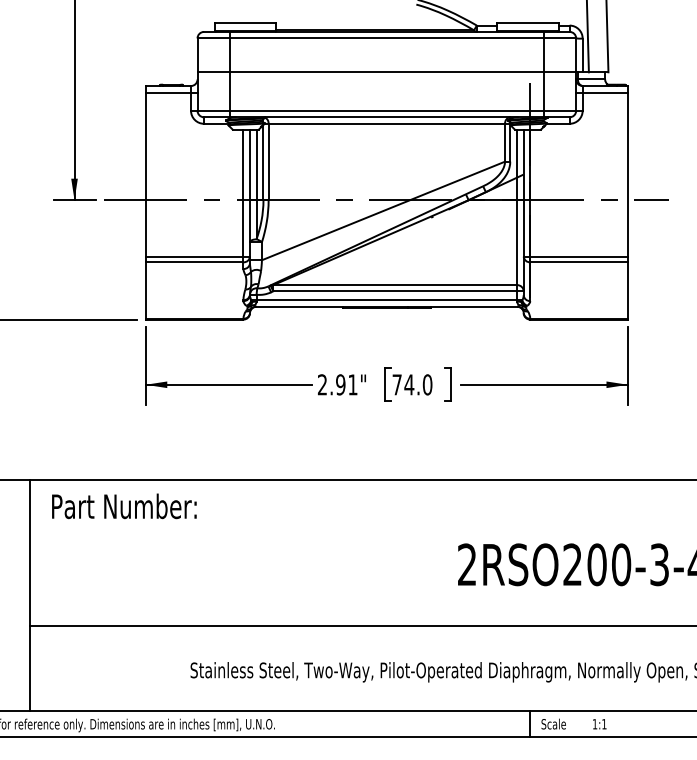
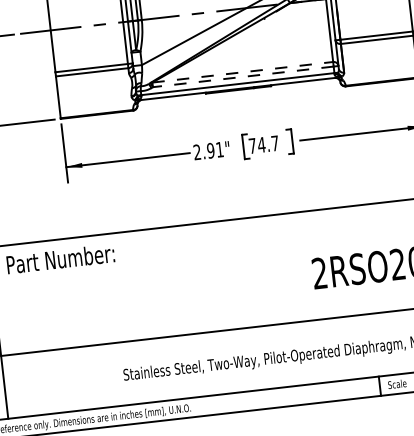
line: (395, 285) -> (243, 72), solid -> dashed
line: (395, 291) -> (243, 76), solid -> dashed
text: (427, 384) -> (275, 143), 74.0 -> 74.7

